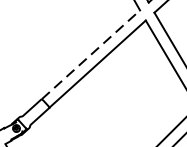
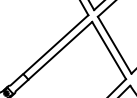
line: (90, 54) -> (55, 44), dashed -> solid

